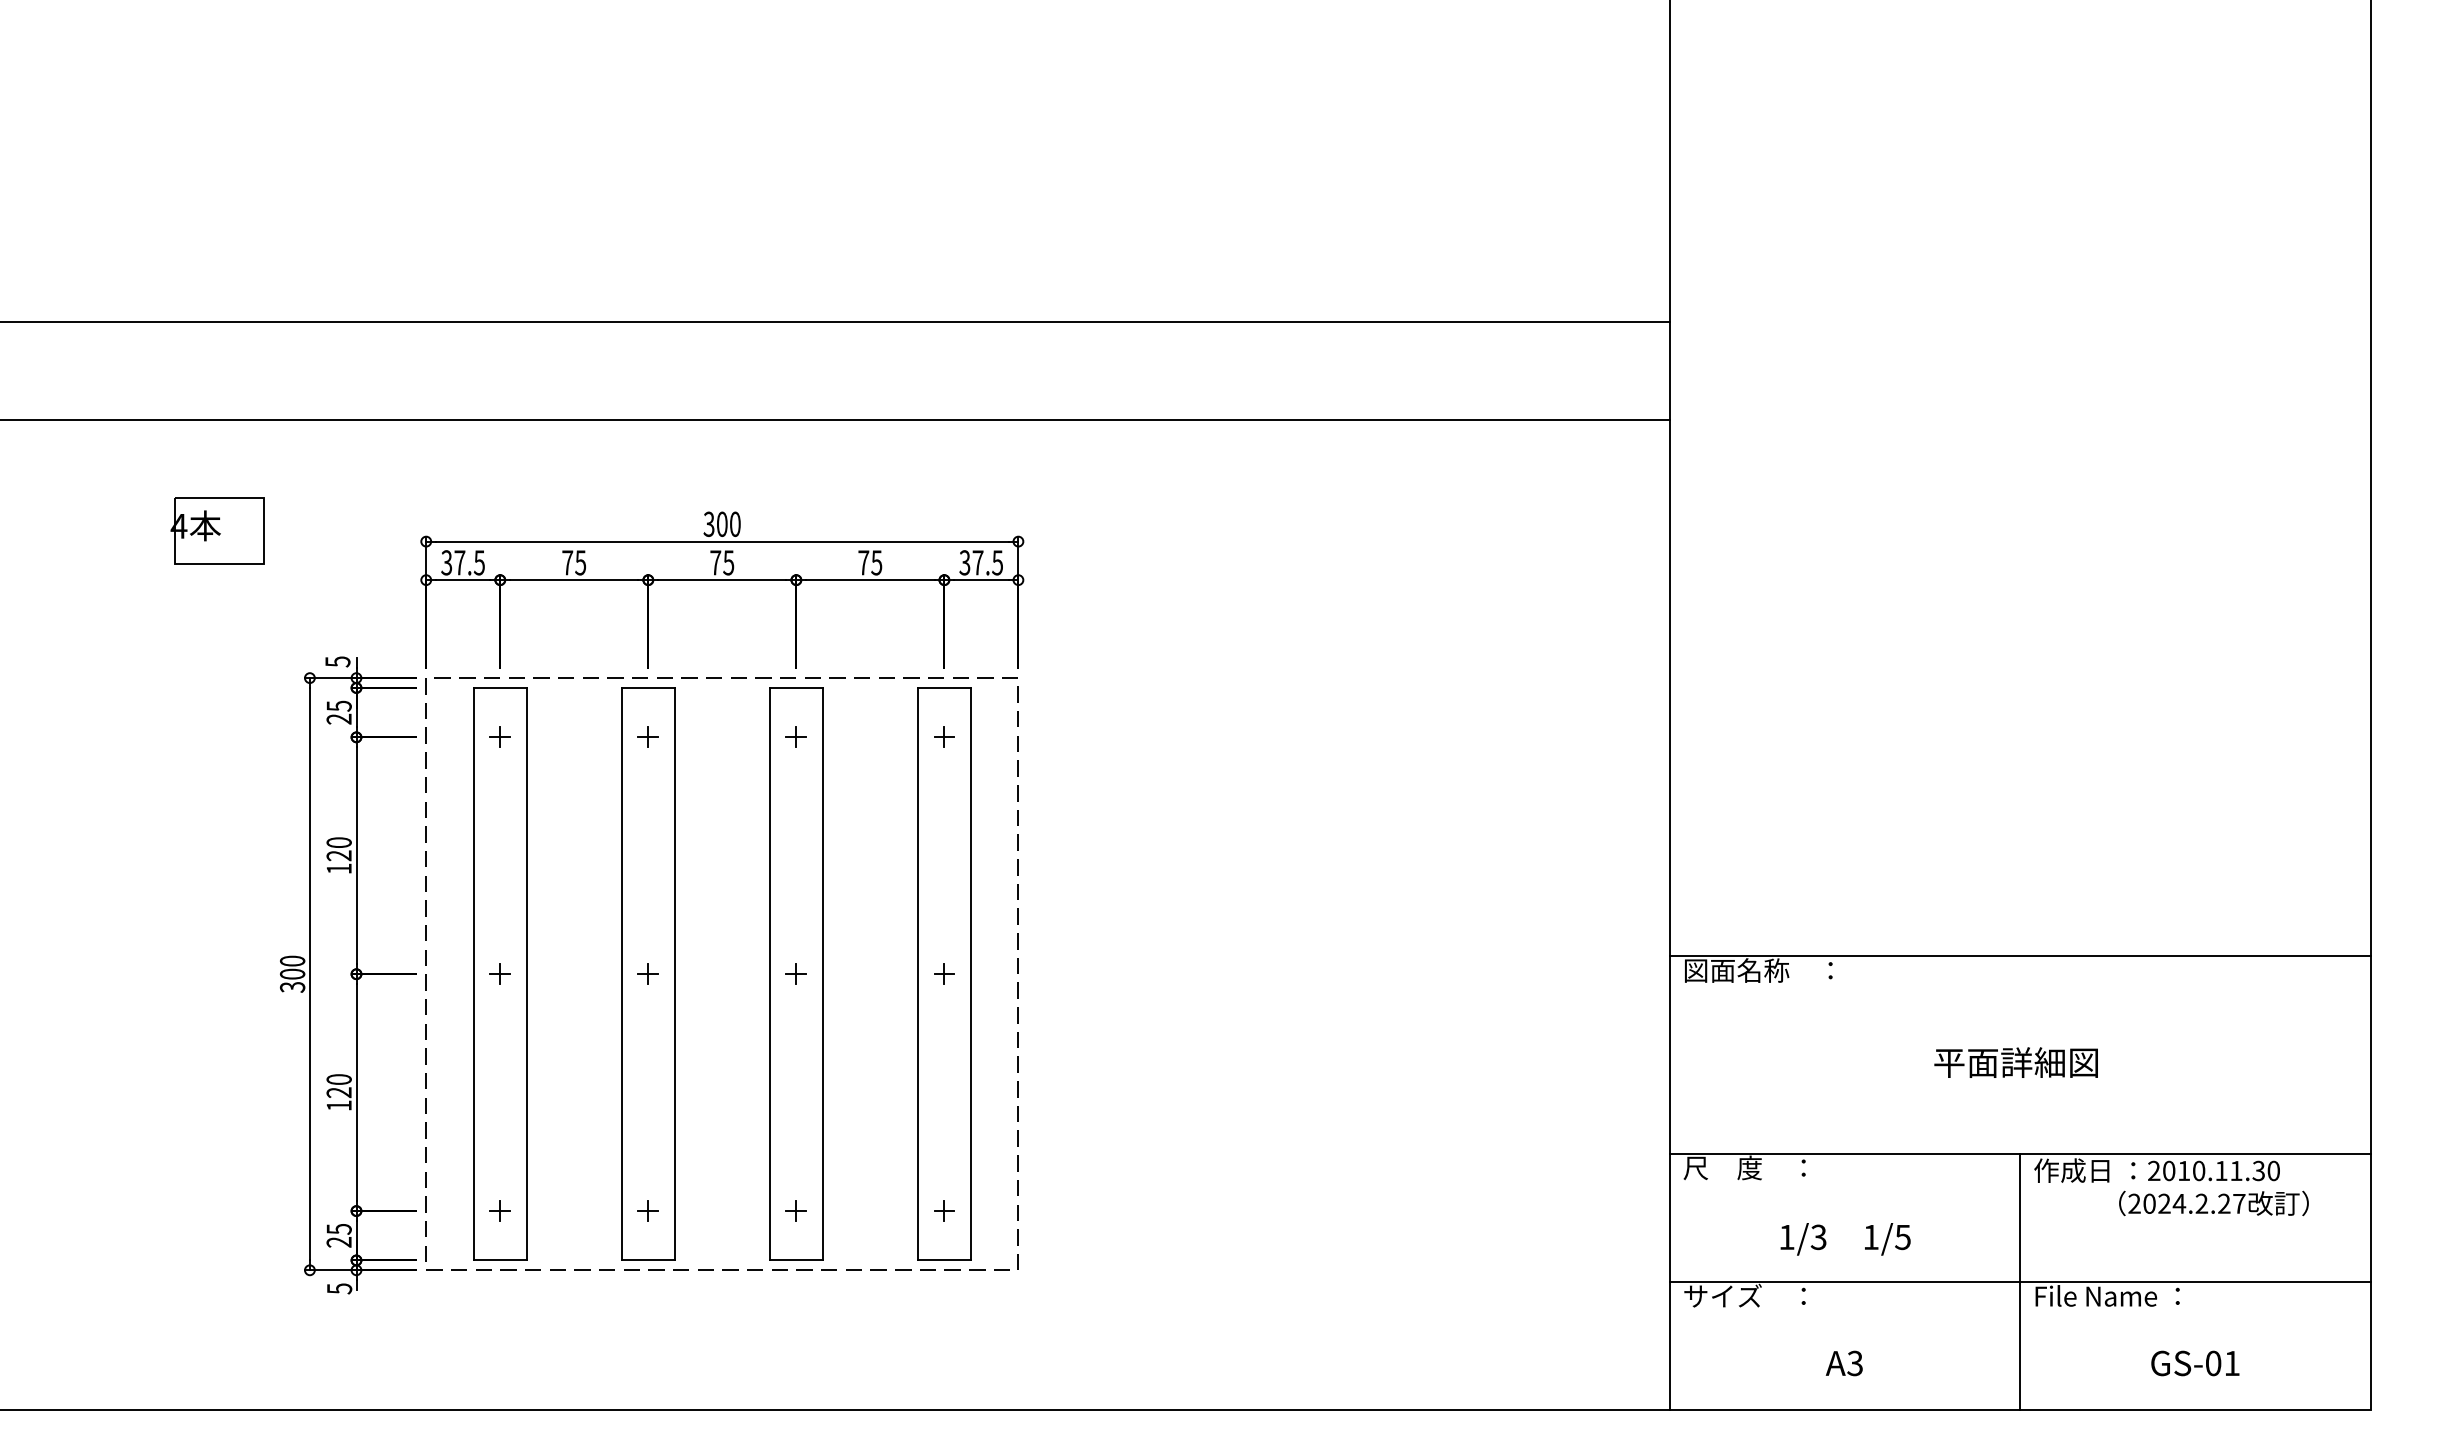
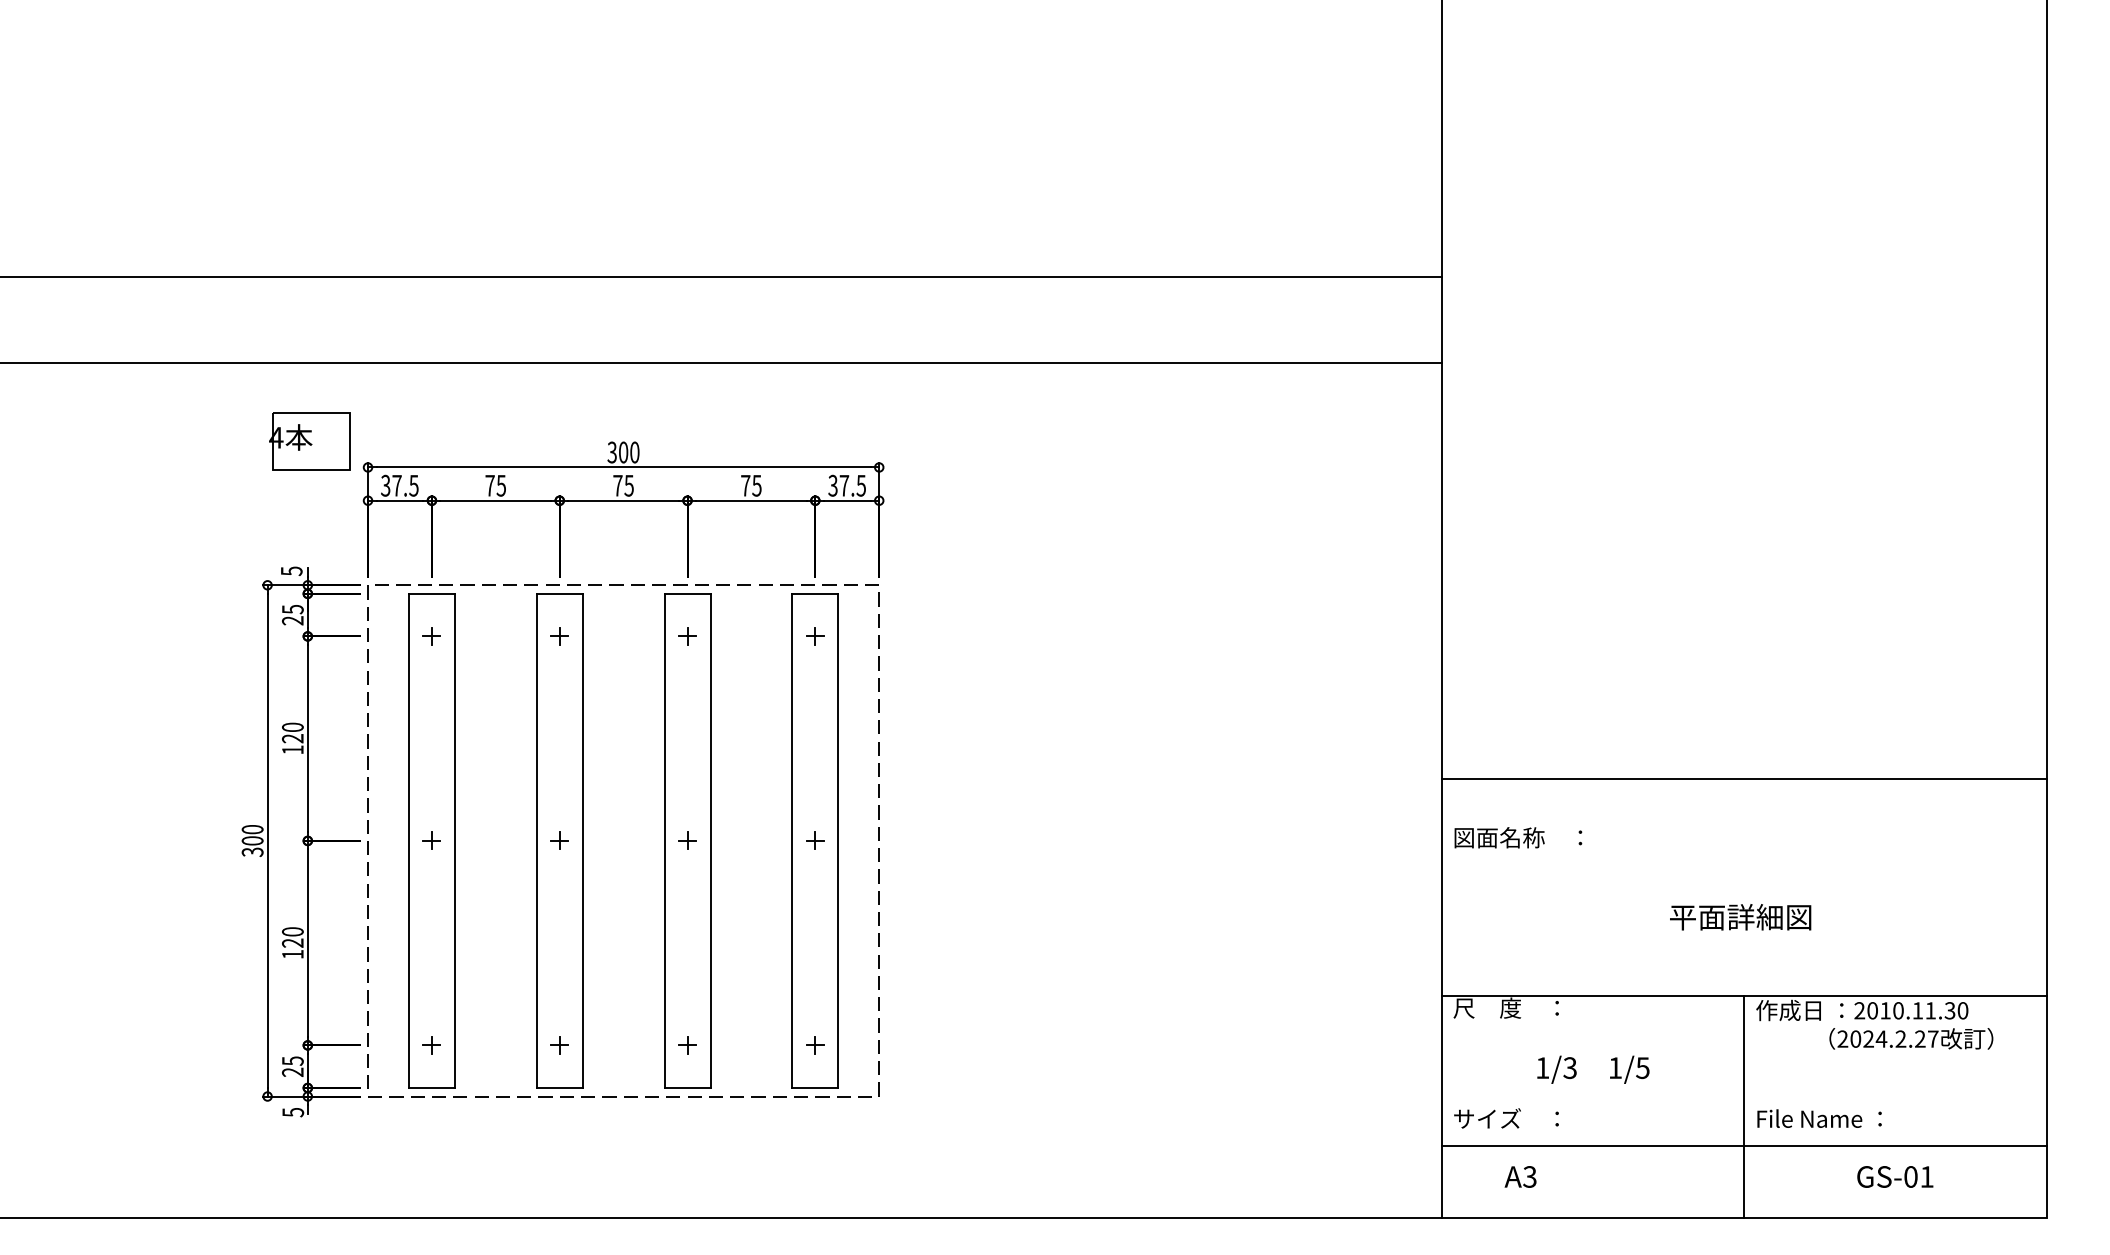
part: (217, 530) -> (309, 441), moved
line: (2019, 956) -> (1743, 779), moved
line: (2019, 1282) -> (1743, 1145), moved
text: (1843, 1363) -> (1519, 1176), moved

